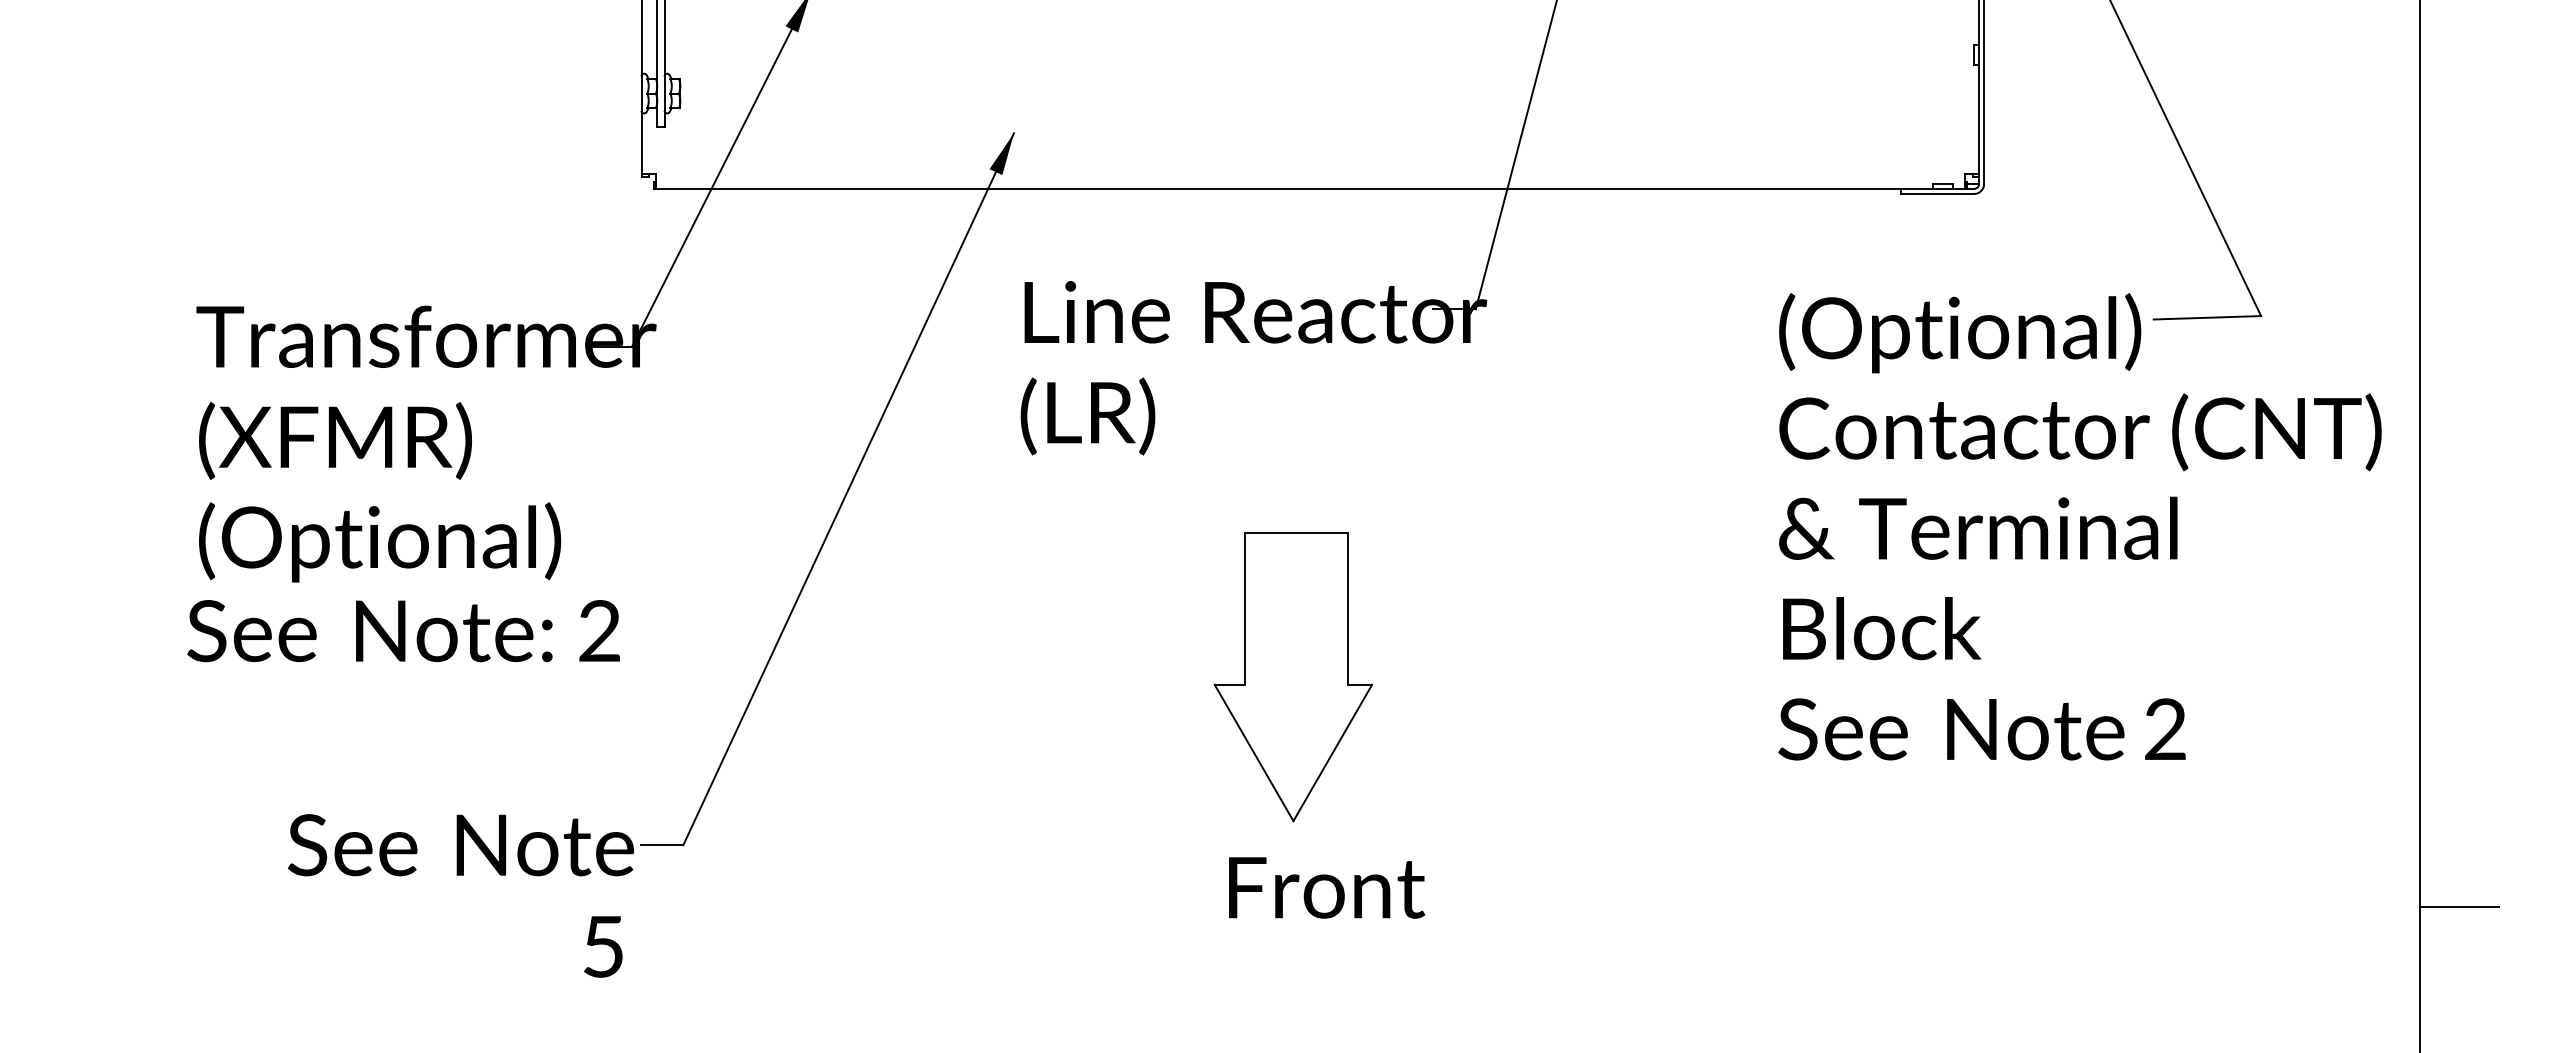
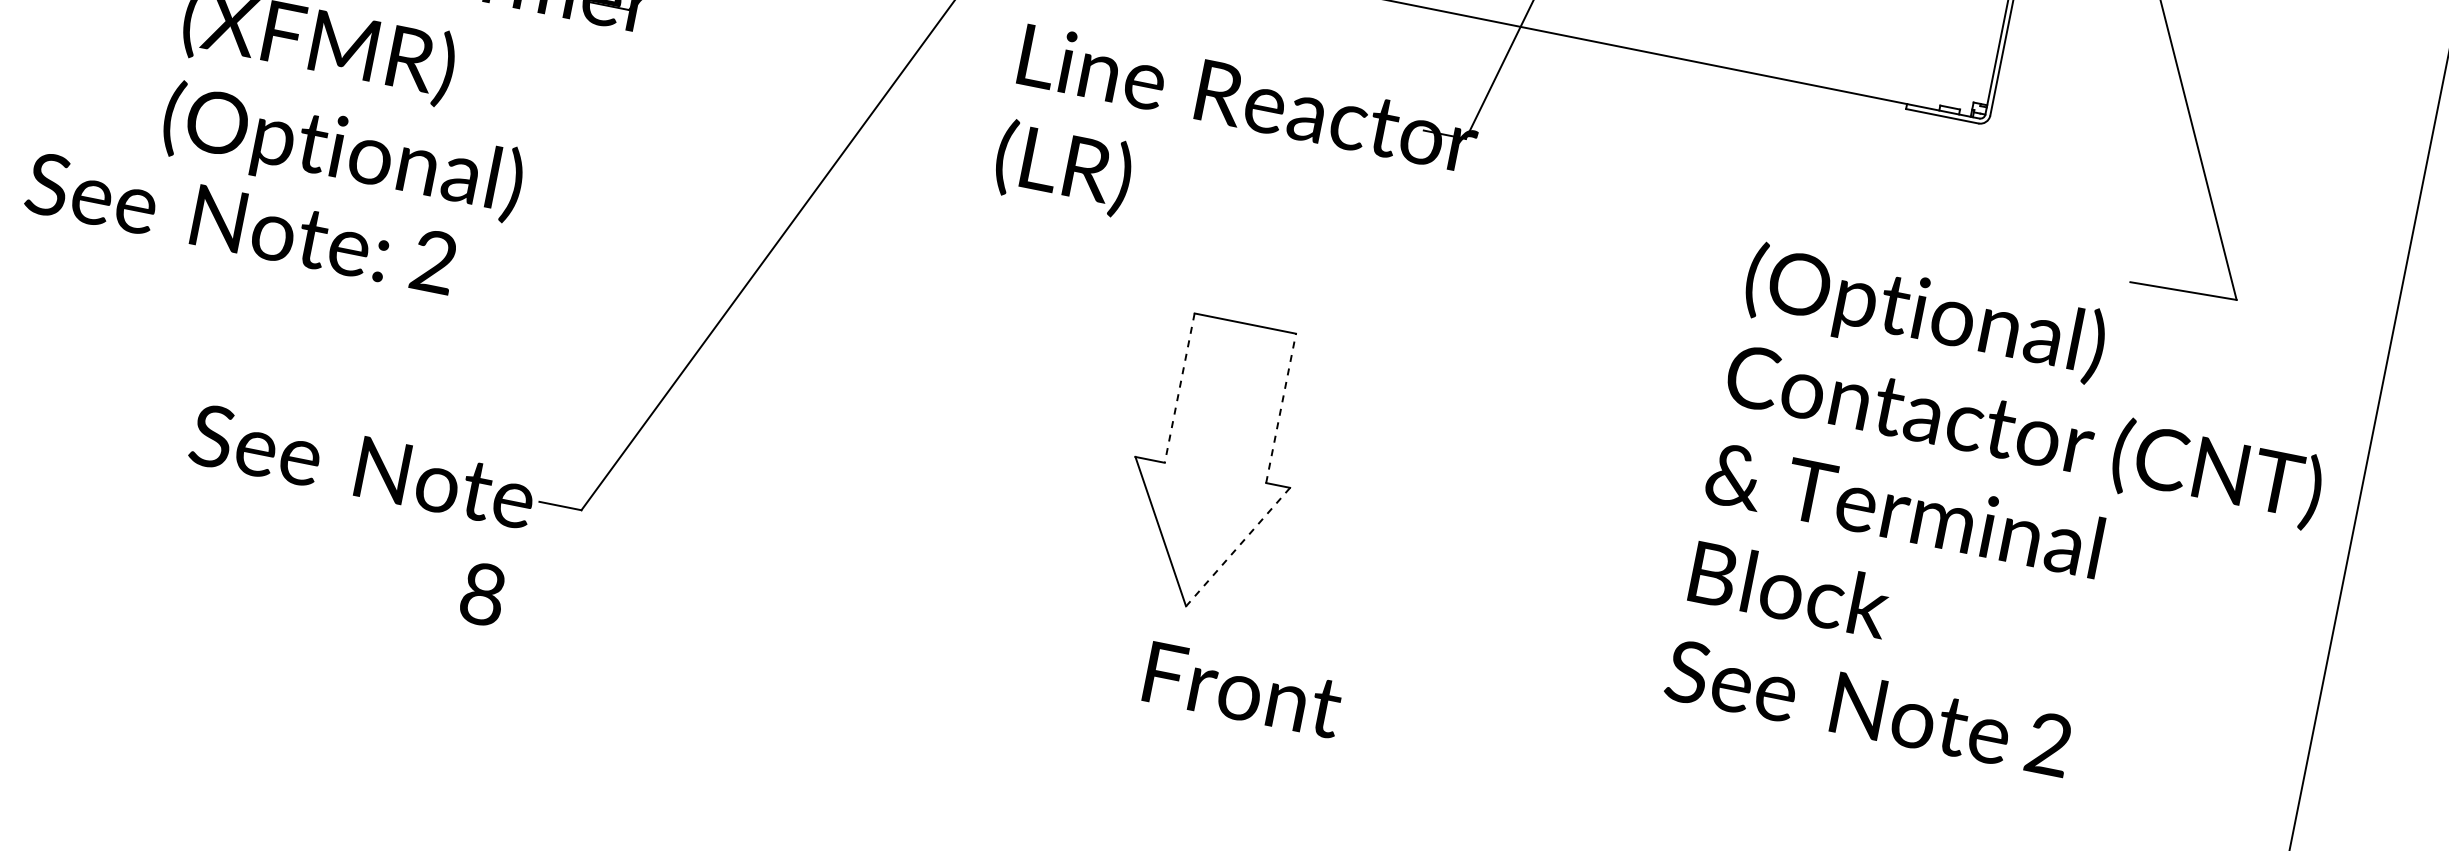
text: (2079, 526) -> (2004, 527), moved
line: (1244, 608) -> (1179, 387), solid -> dashed
line: (1347, 608) -> (1280, 407), solid -> dashed
text: (403, 631) -> (241, 223), moved
line: (1332, 752) -> (1237, 546), solid -> dashed
text: (1327, 887) -> (1244, 689), moved
text: (603, 946) -> (483, 594), 5 -> 8

